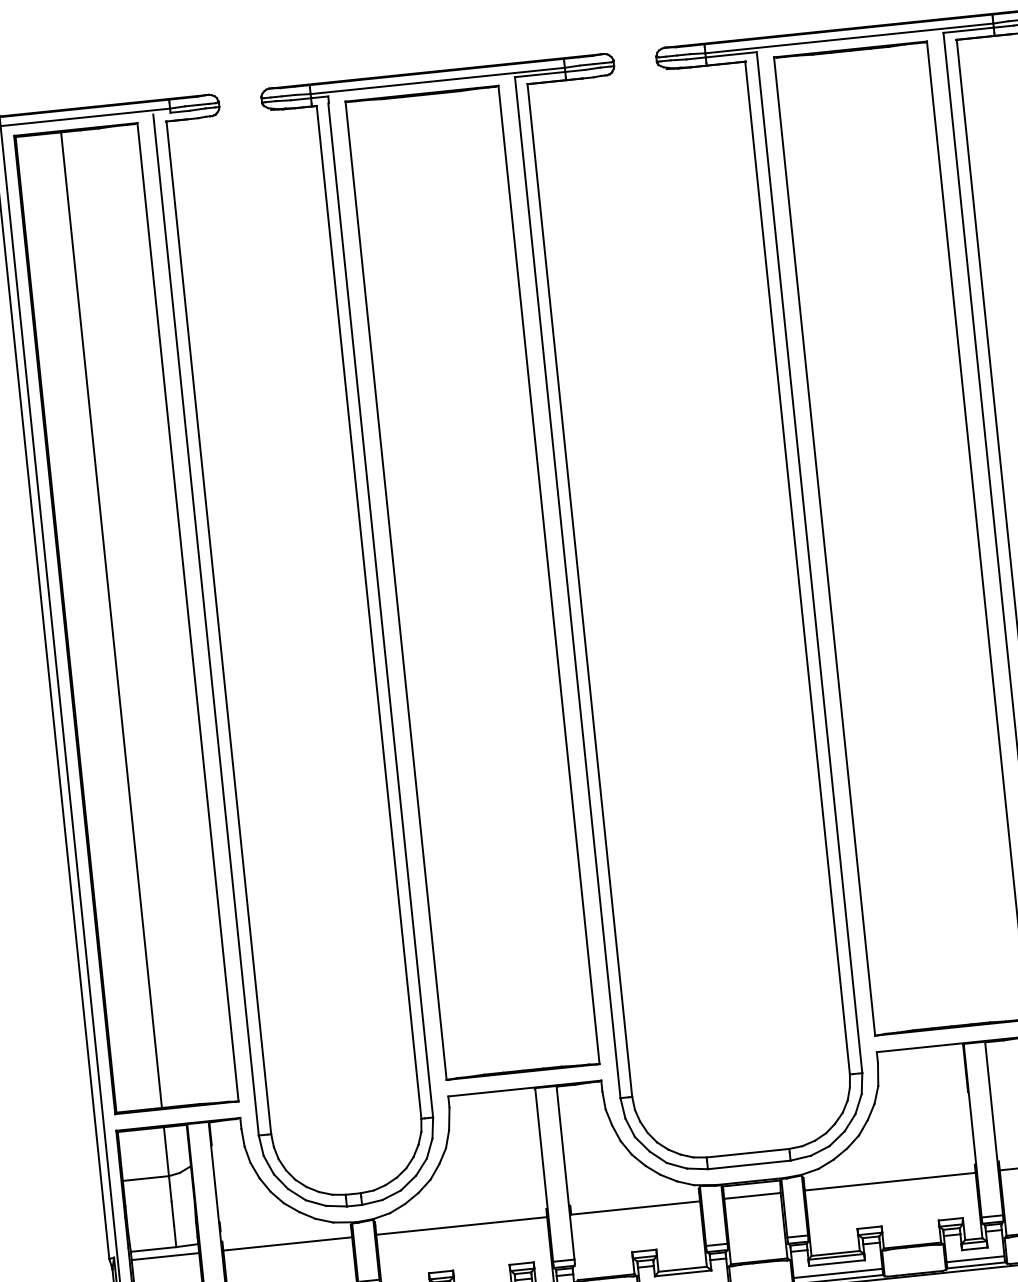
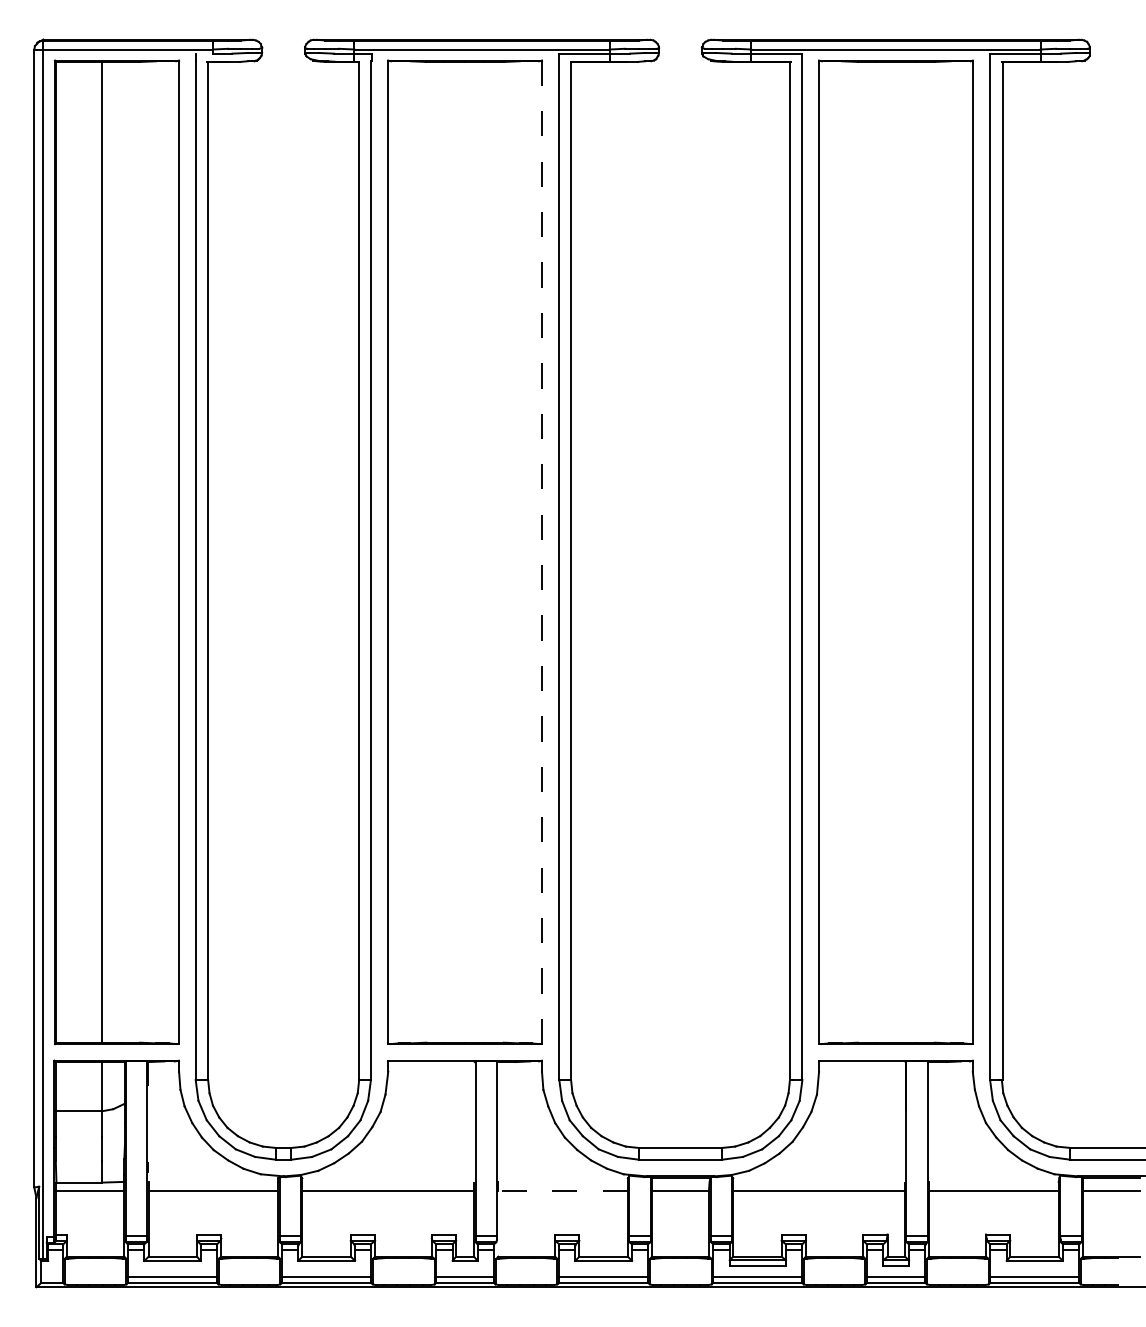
line: (549, 575) -> (542, 552), solid -> dashed
line: (636, 1207) -> (563, 1190), solid -> dashed

